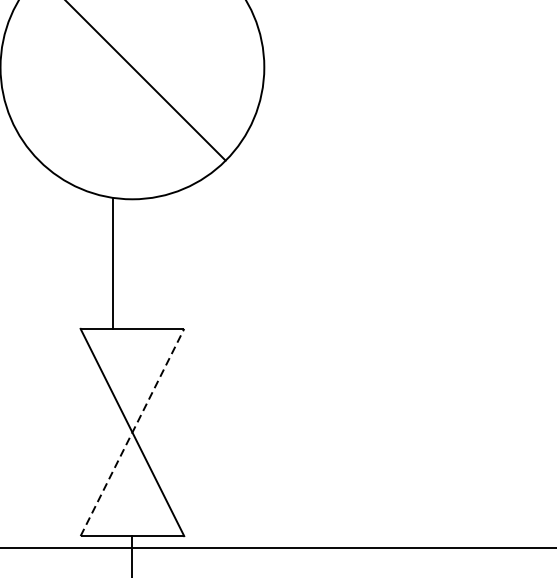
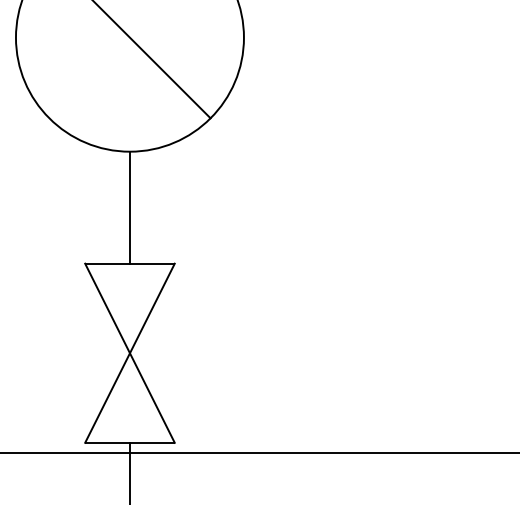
line: (112, 263) -> (129, 207), moved
line: (133, 431) -> (130, 352), dashed -> solid

